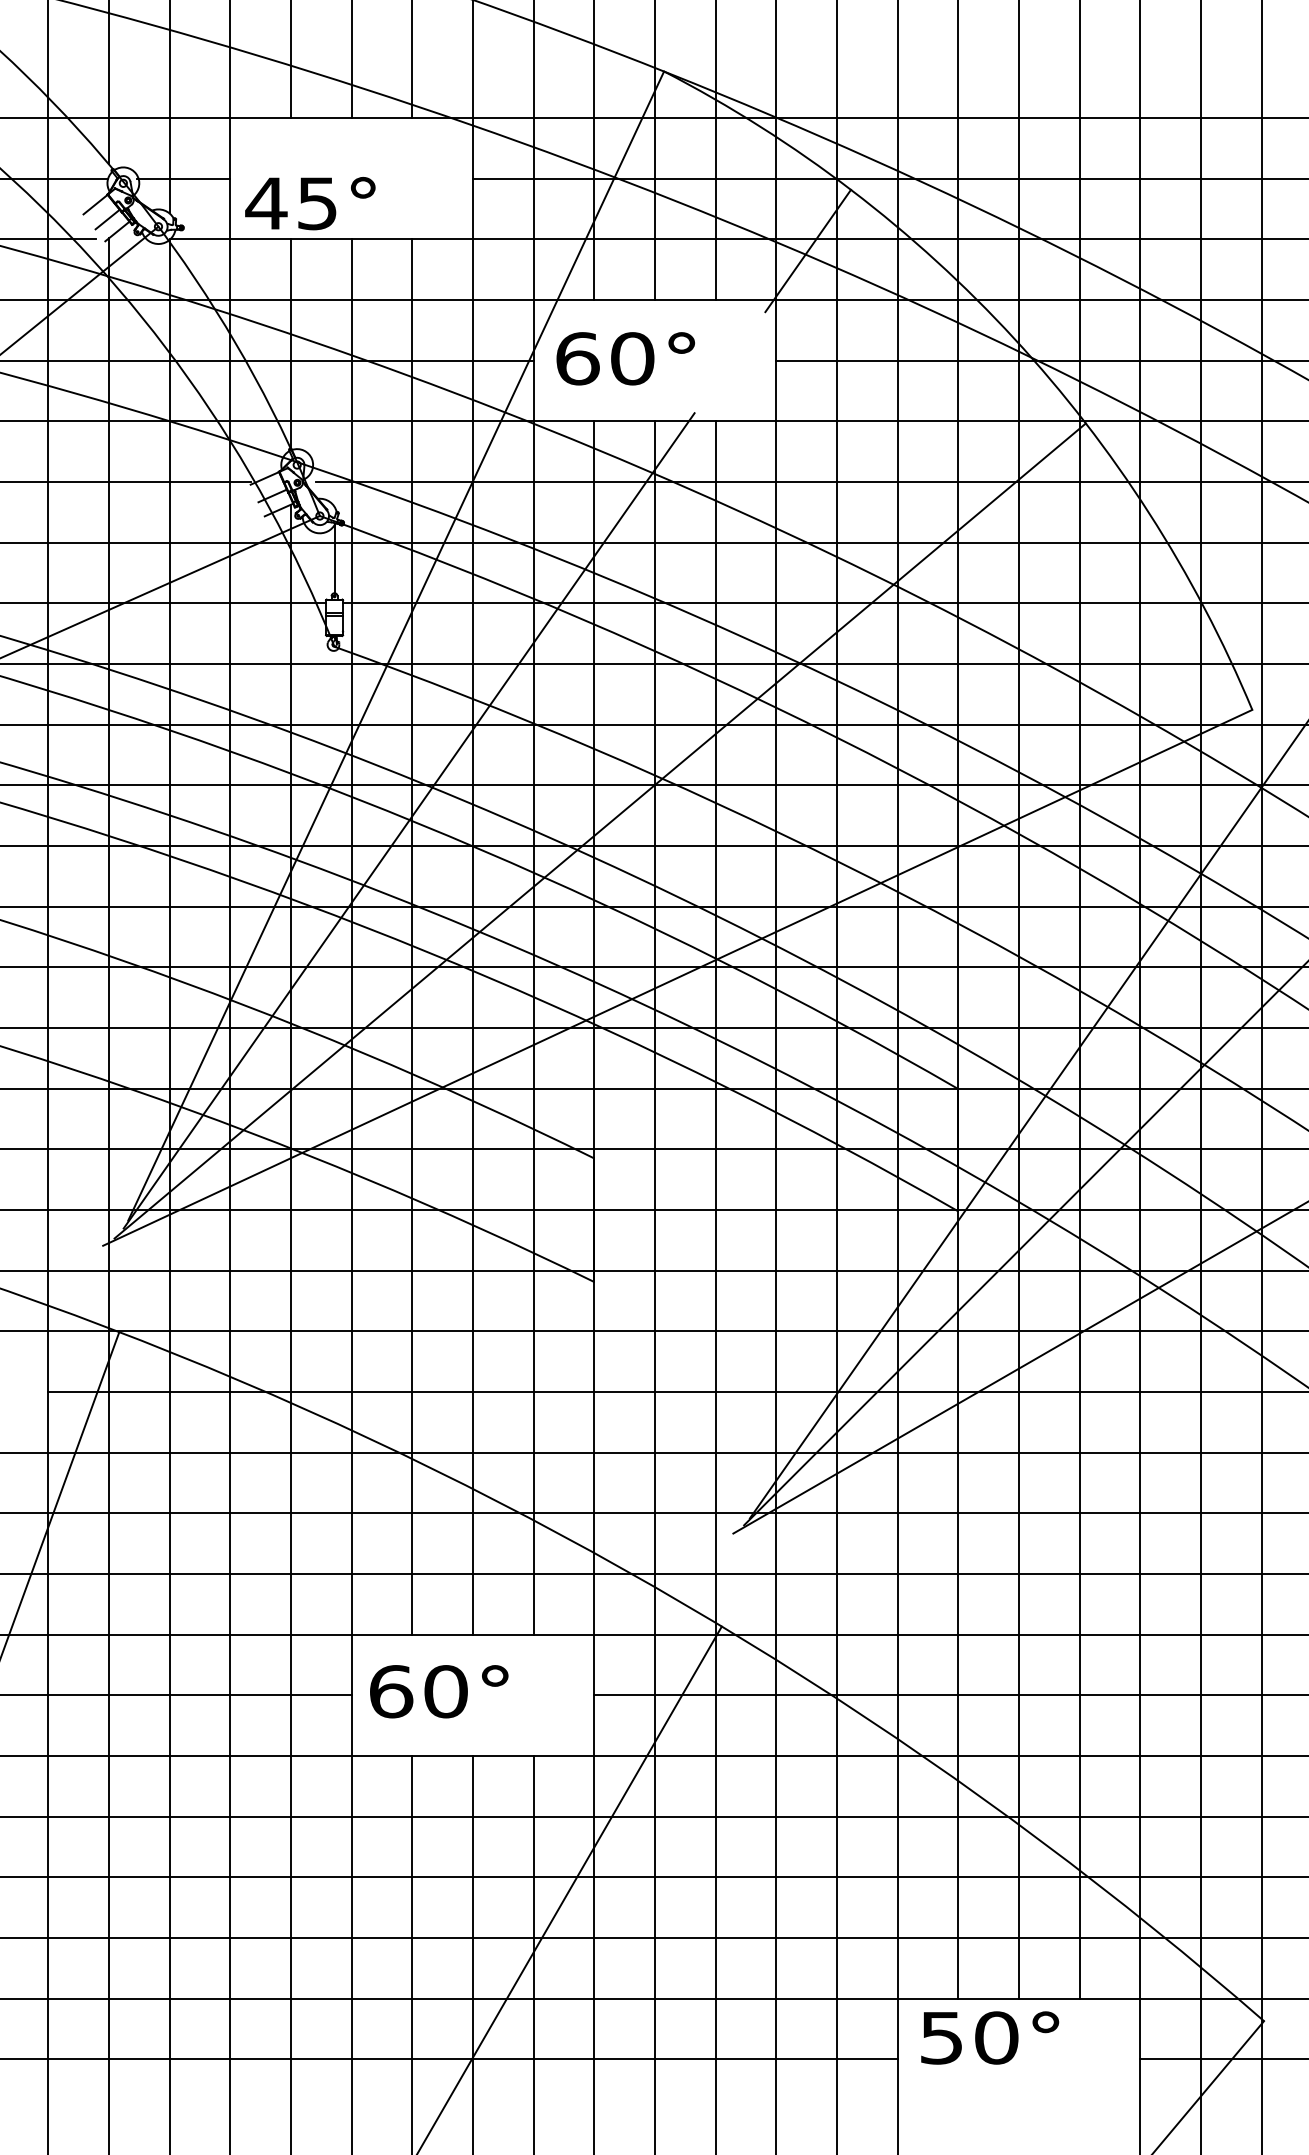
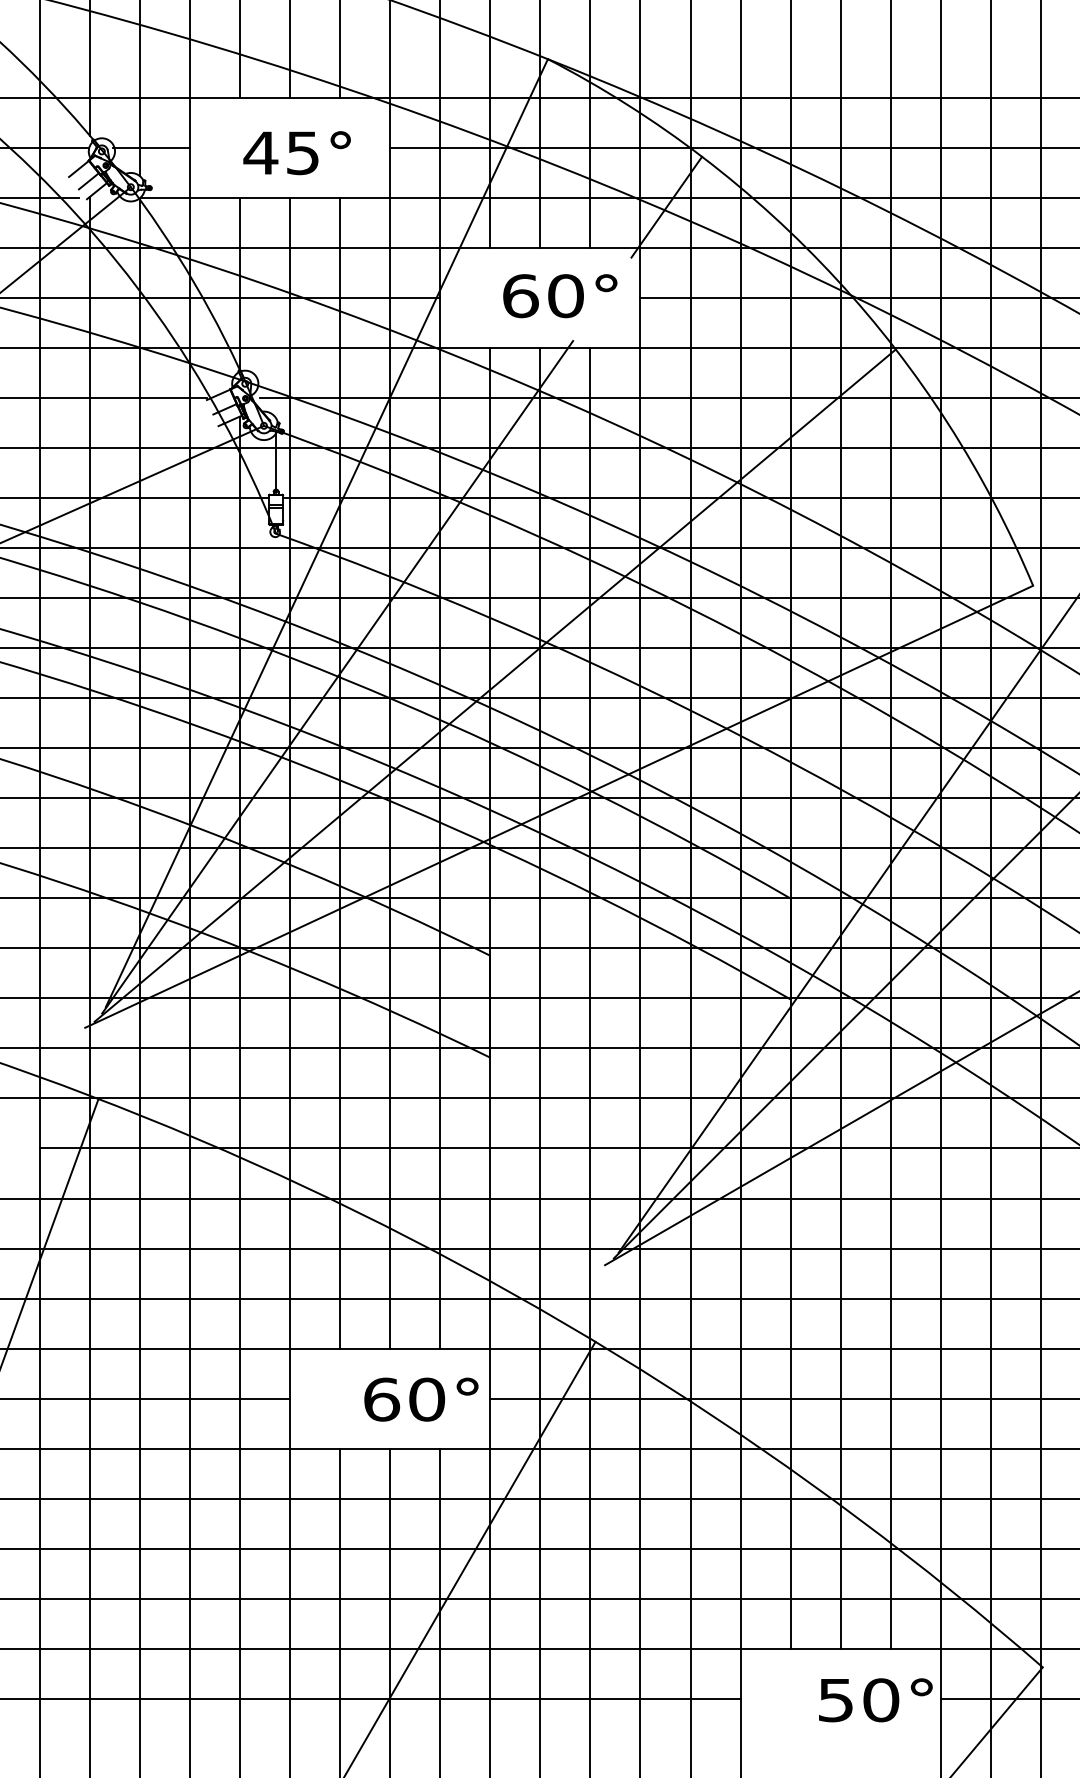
text: (309, 204) -> (296, 153), moved
text: (626, 359) -> (560, 296), moved
text: (439, 1691) -> (421, 1399), moved
text: (989, 2038) -> (875, 1700), moved

